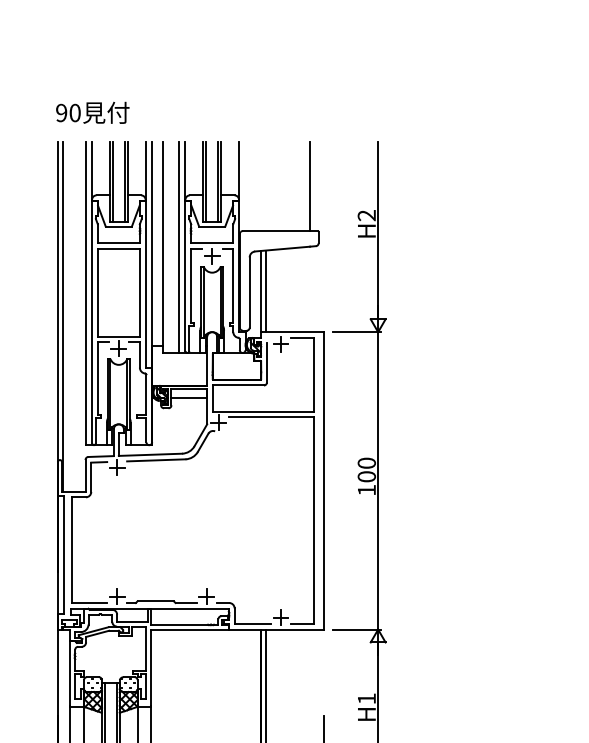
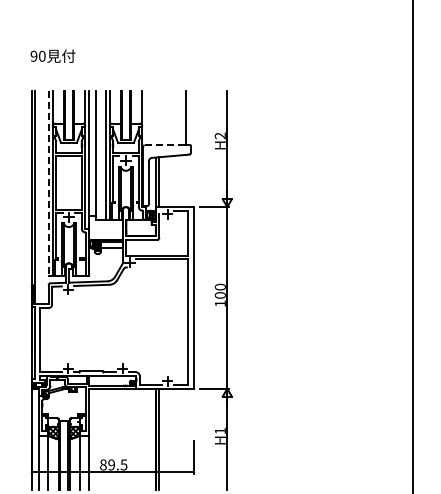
text: (91, 111) -> (52, 55), moved
line: (276, 231) -> (165, 145), solid -> dashed
line: (85, 293) -> (48, 183), solid -> dashed

